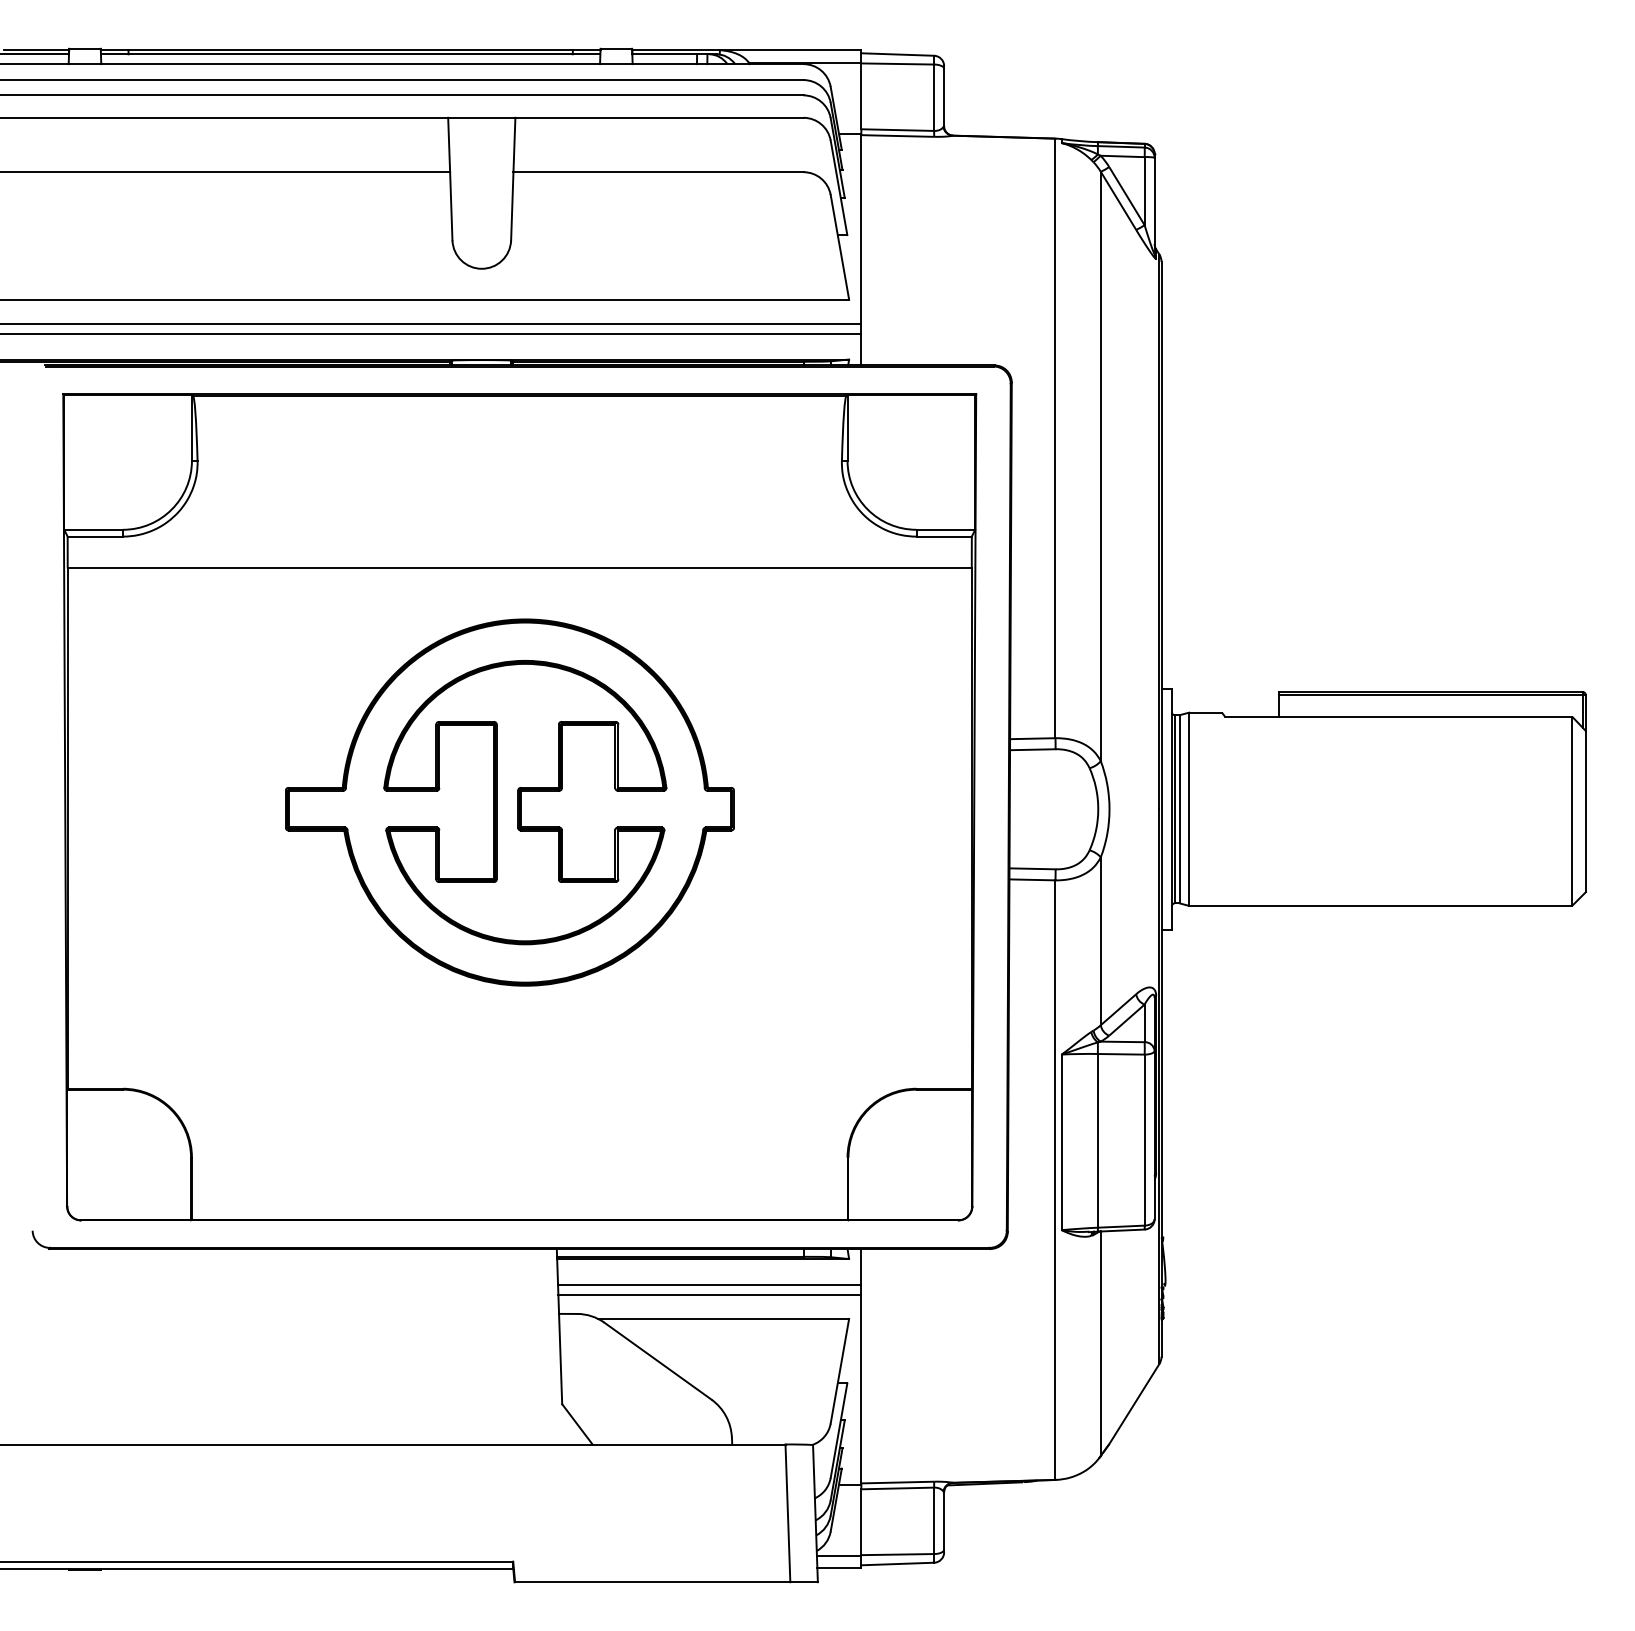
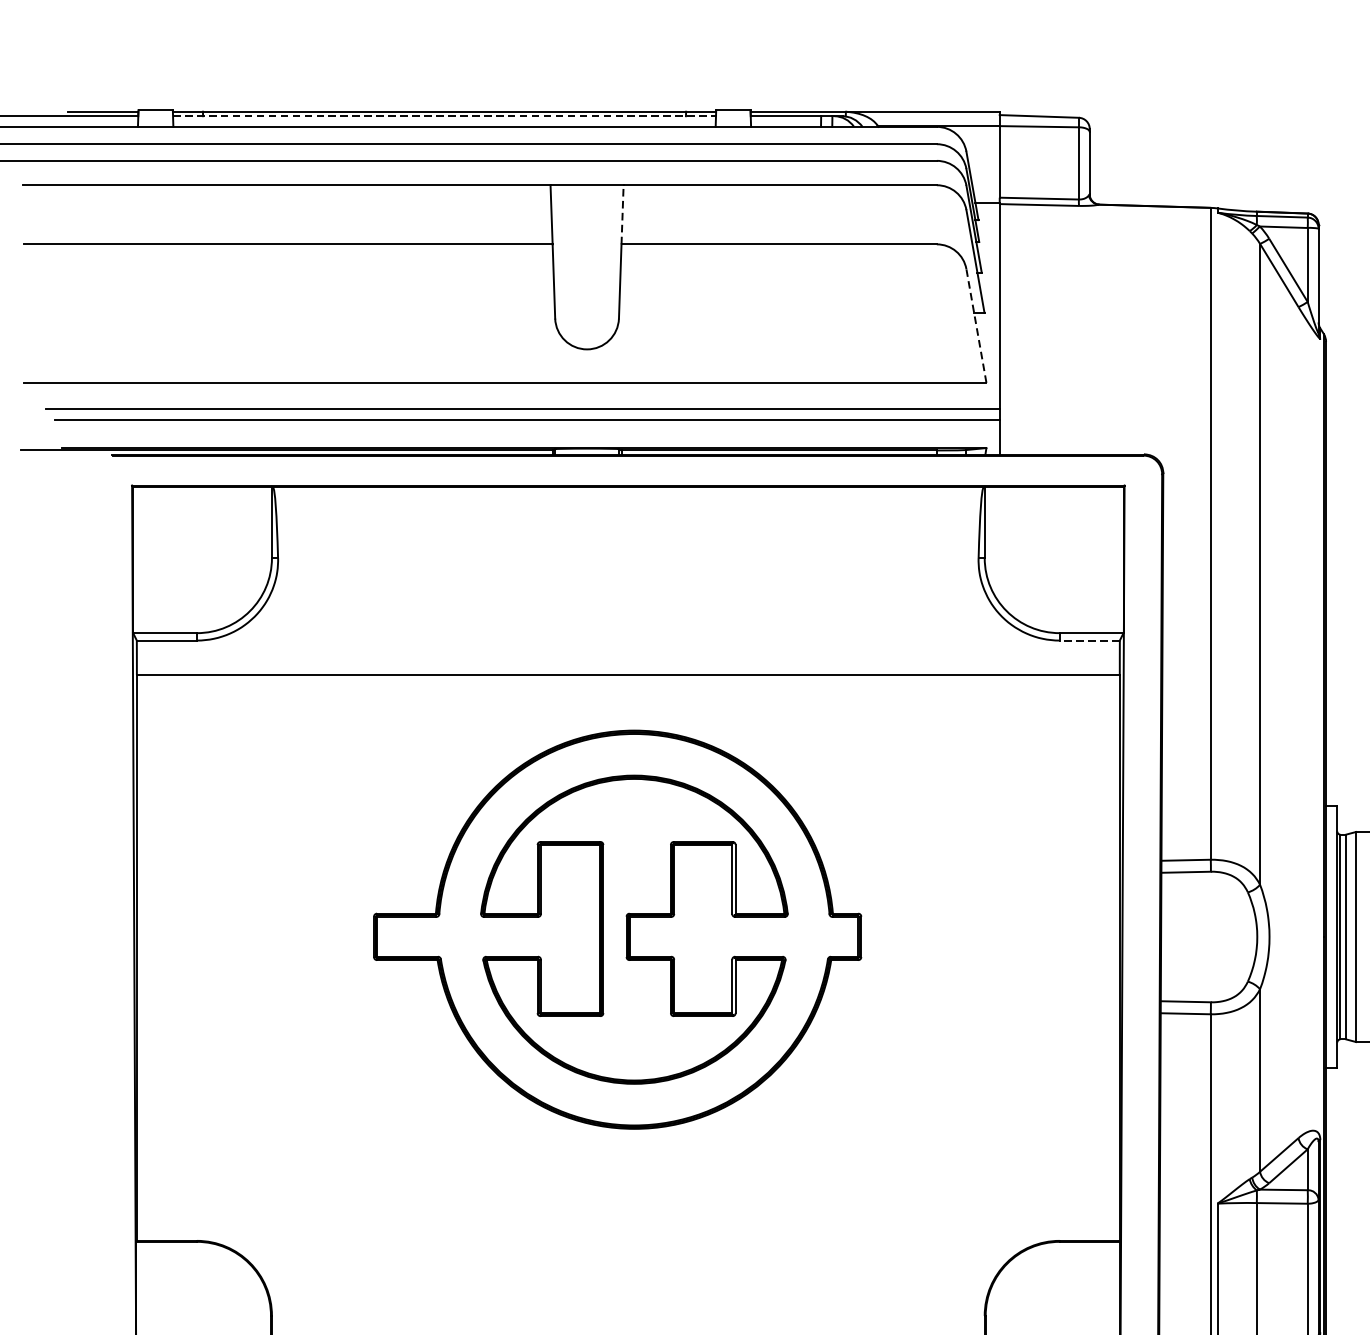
line: (350, 54) -> (444, 116), solid -> dashed
line: (514, 144) -> (622, 214), solid -> dashed
line: (839, 246) -> (975, 325), solid -> dashed
line: (944, 536) -> (1090, 640), solid -> dashed

